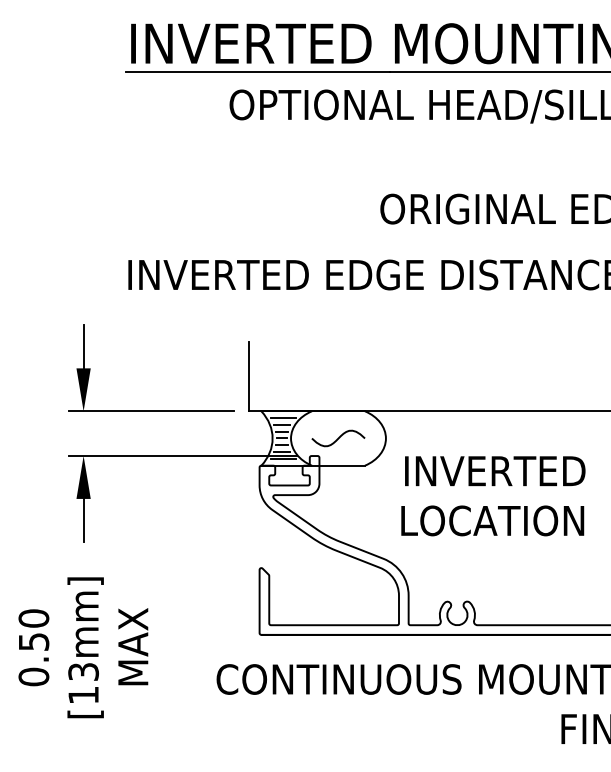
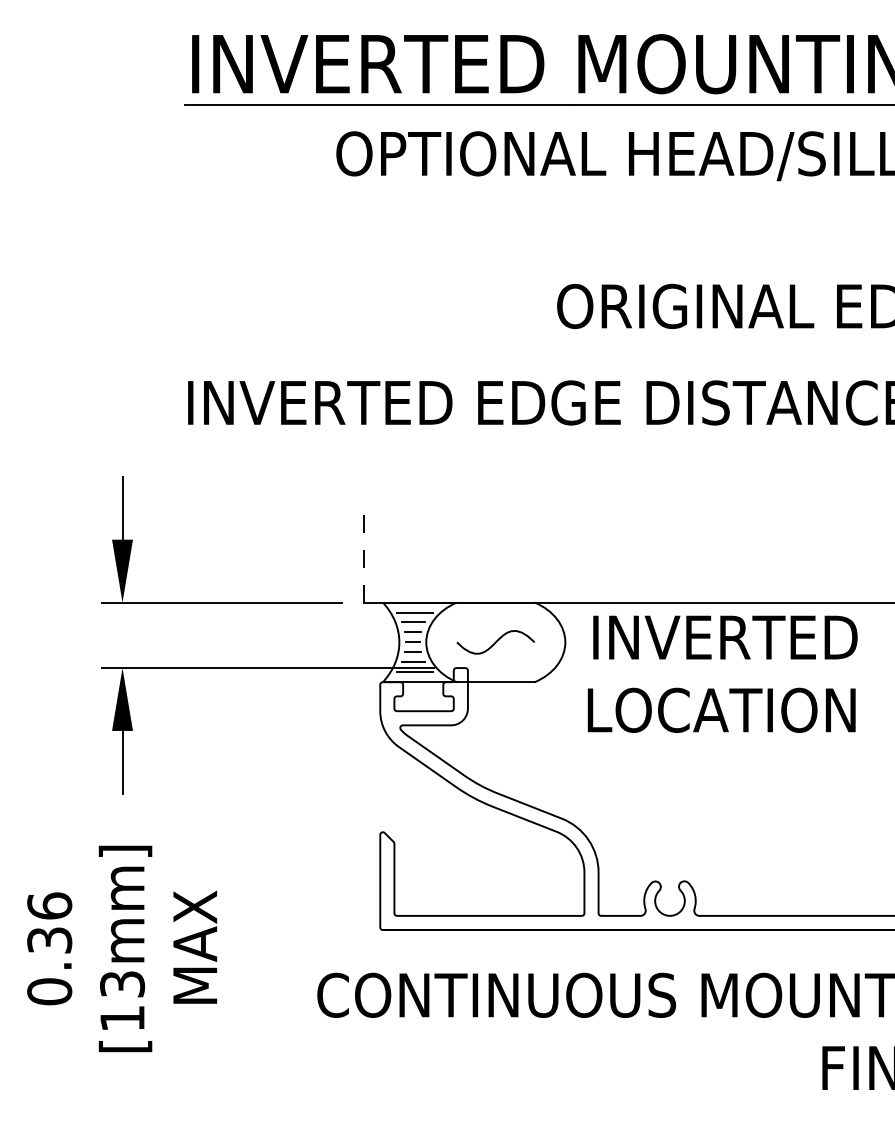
line: (248, 376) -> (364, 551), solid -> dashed
text: (493, 496) -> (722, 674), moved
text: (33, 629) -> (49, 922), 0.50 -> 0.36

